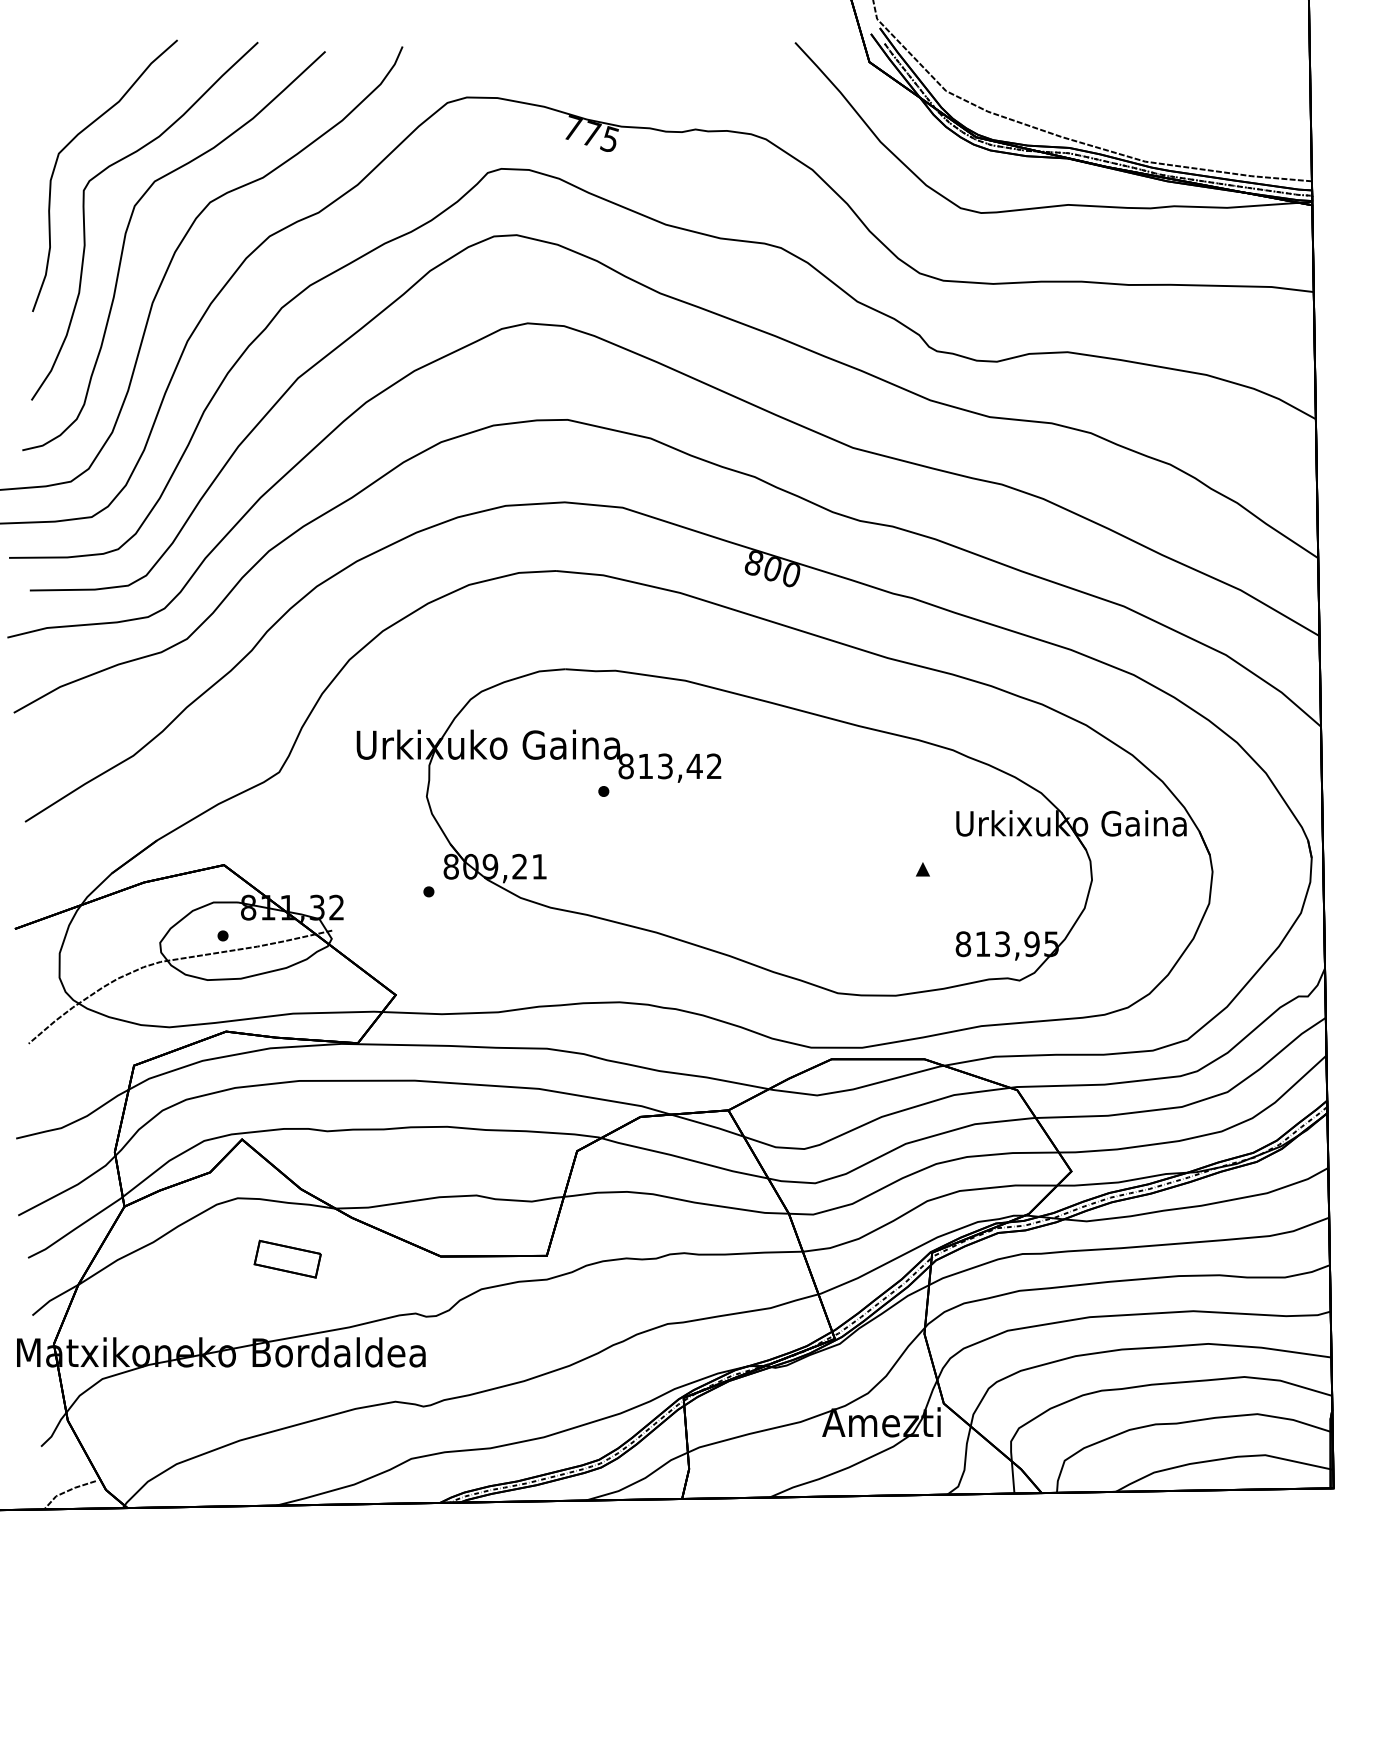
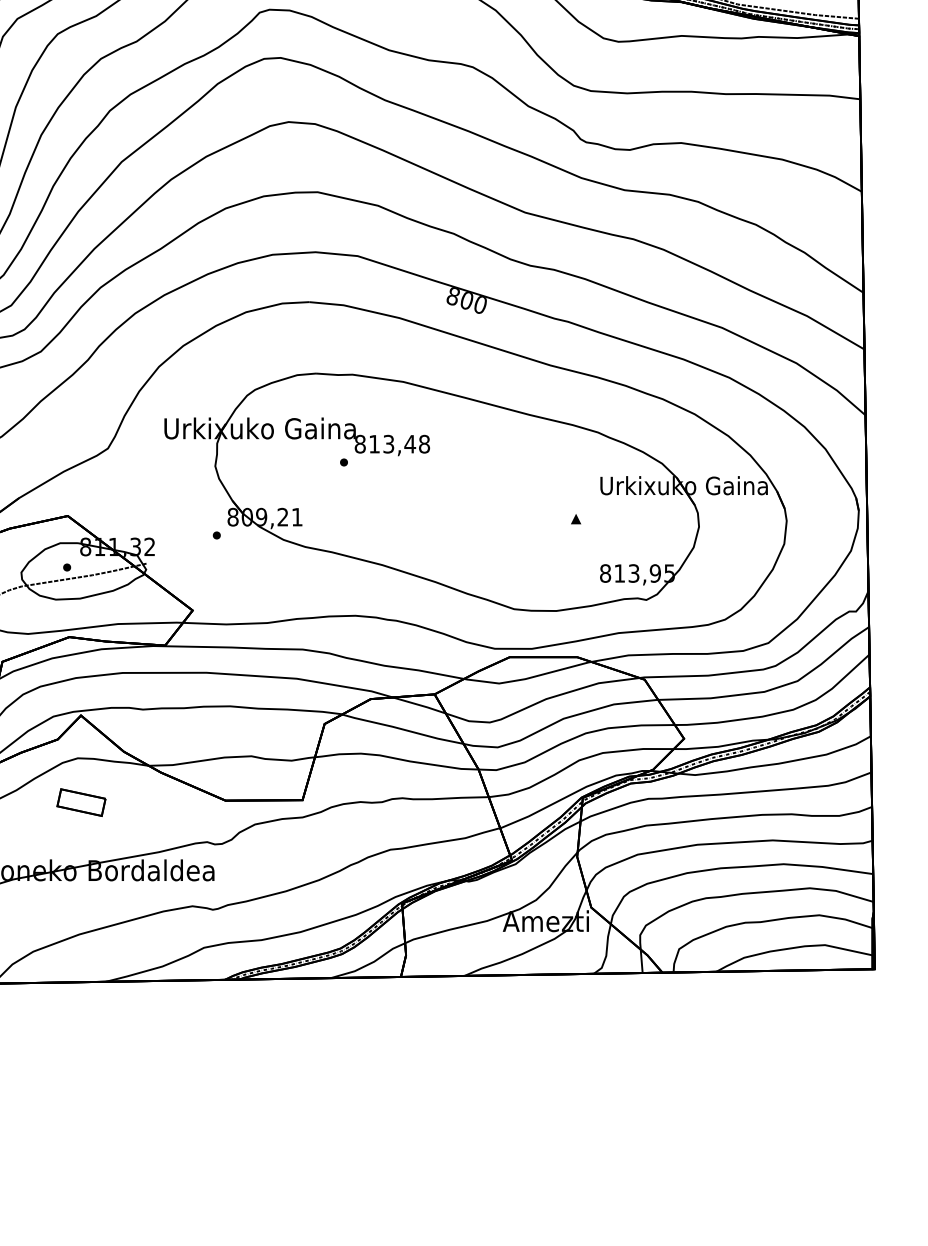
text: (714, 766) -> (424, 444), 813,42 -> 813,48
part: (287, 1258) -> (81, 802), moved

